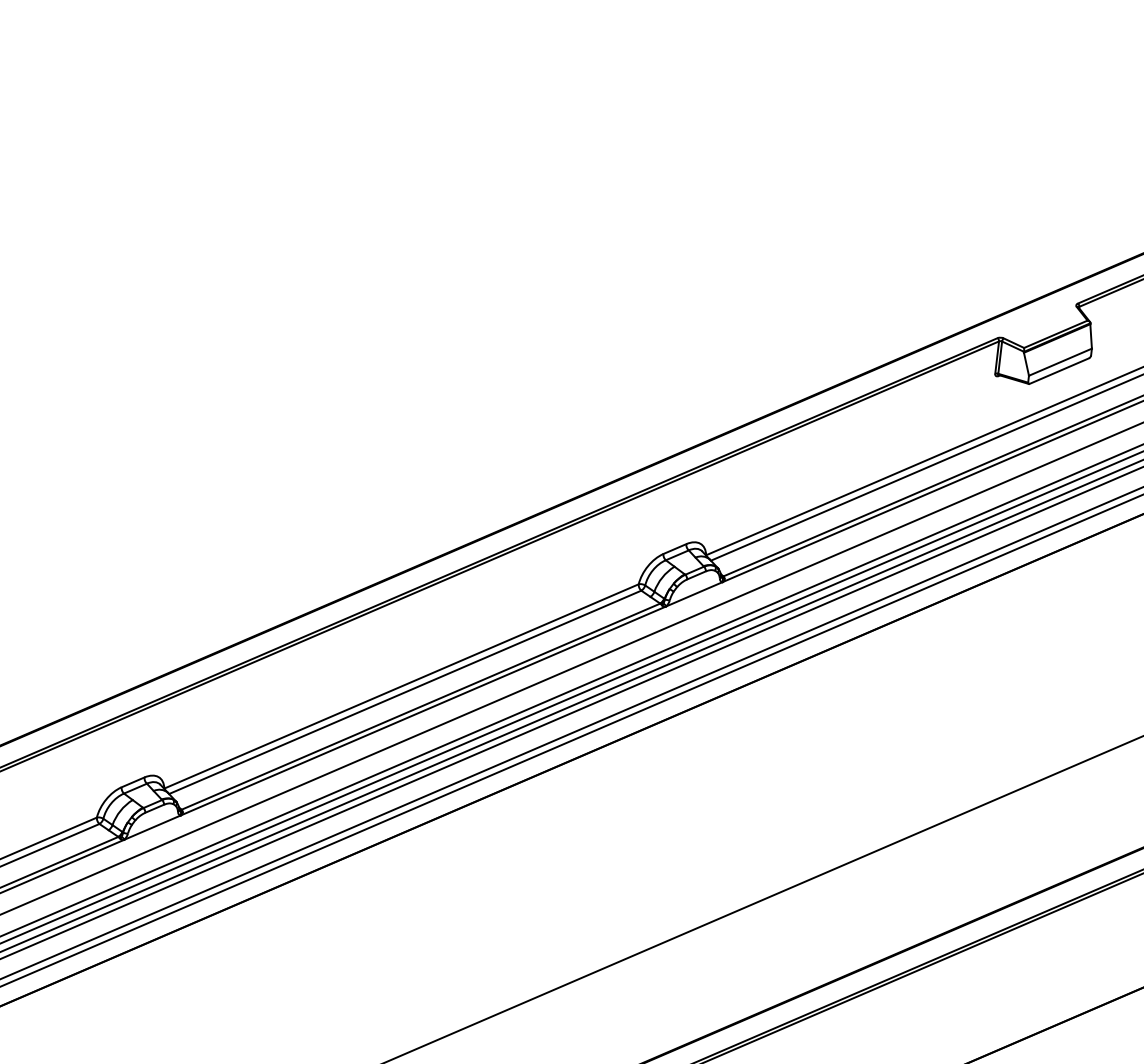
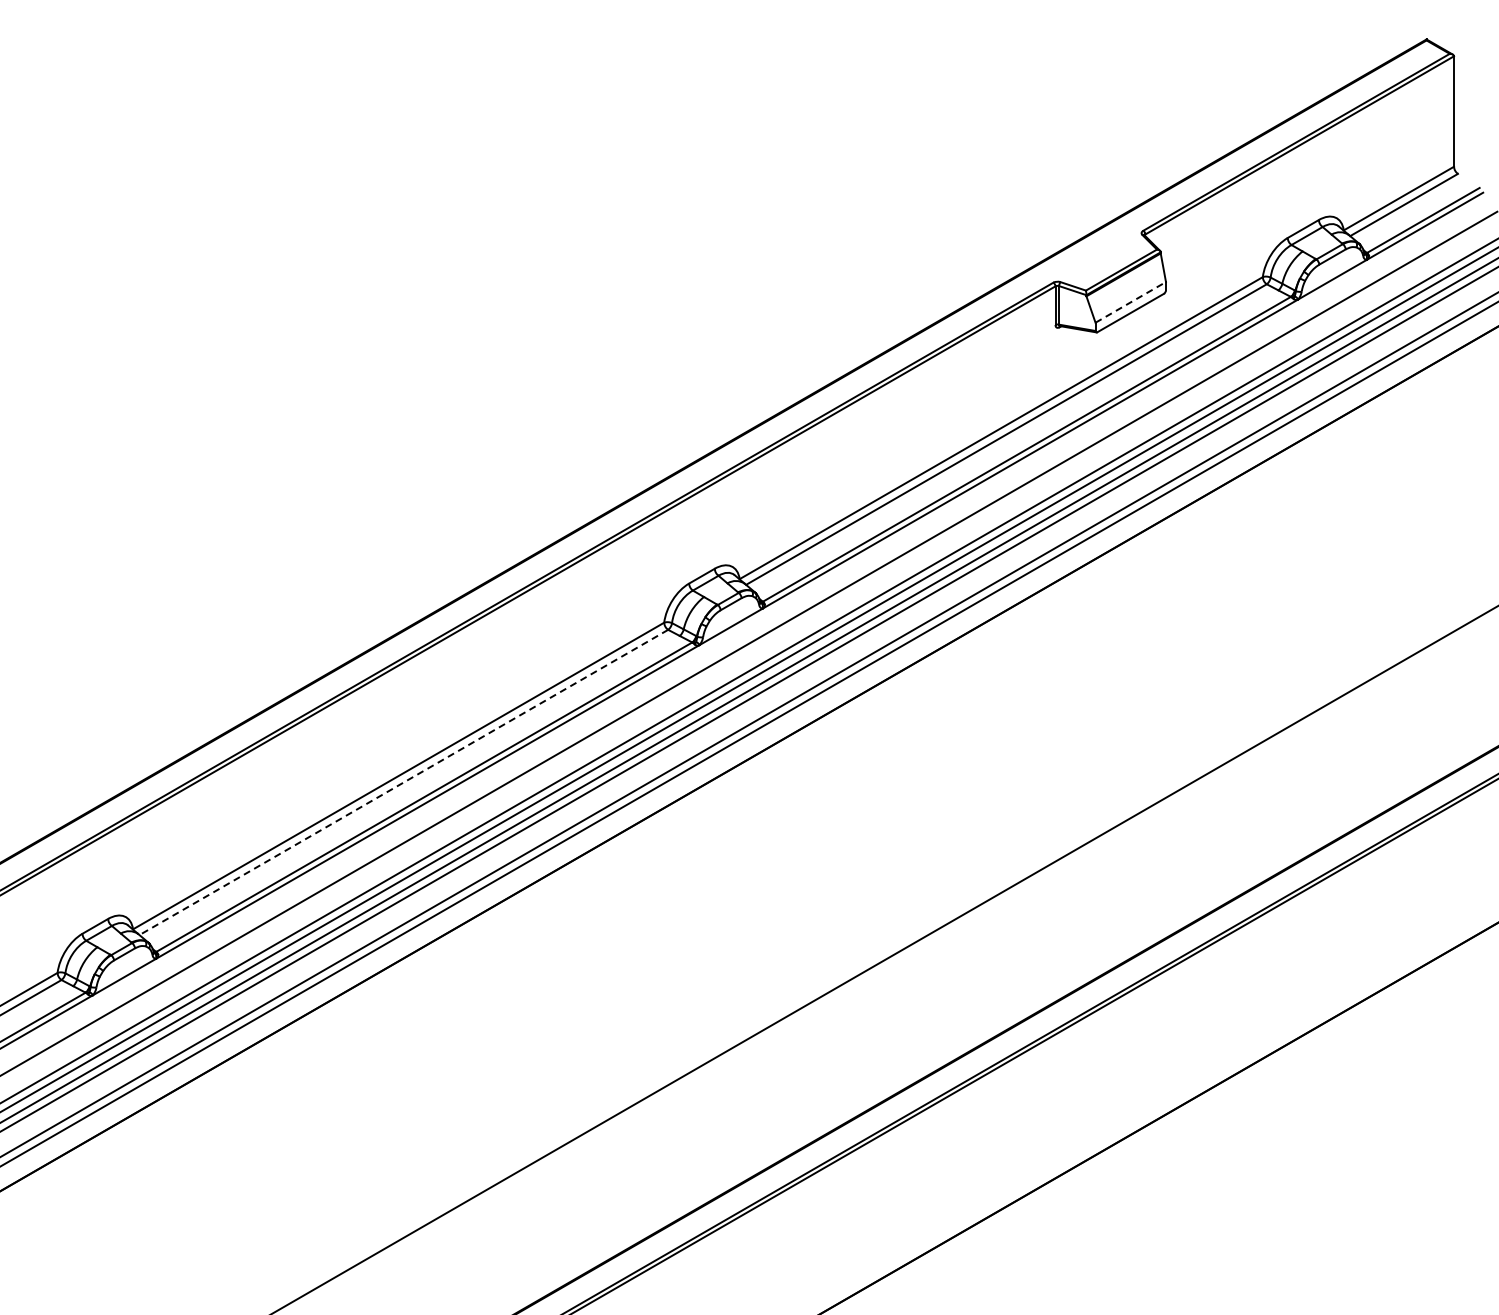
line: (1060, 362) -> (1130, 302), solid -> dashed
line: (404, 692) -> (403, 782), solid -> dashed

